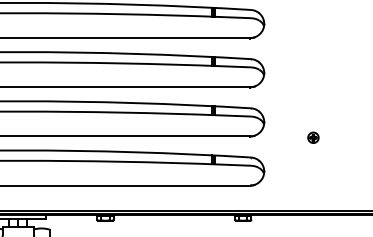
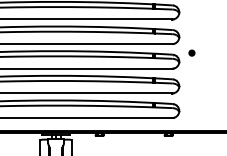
part: (312, 136) -> (191, 52), moved

